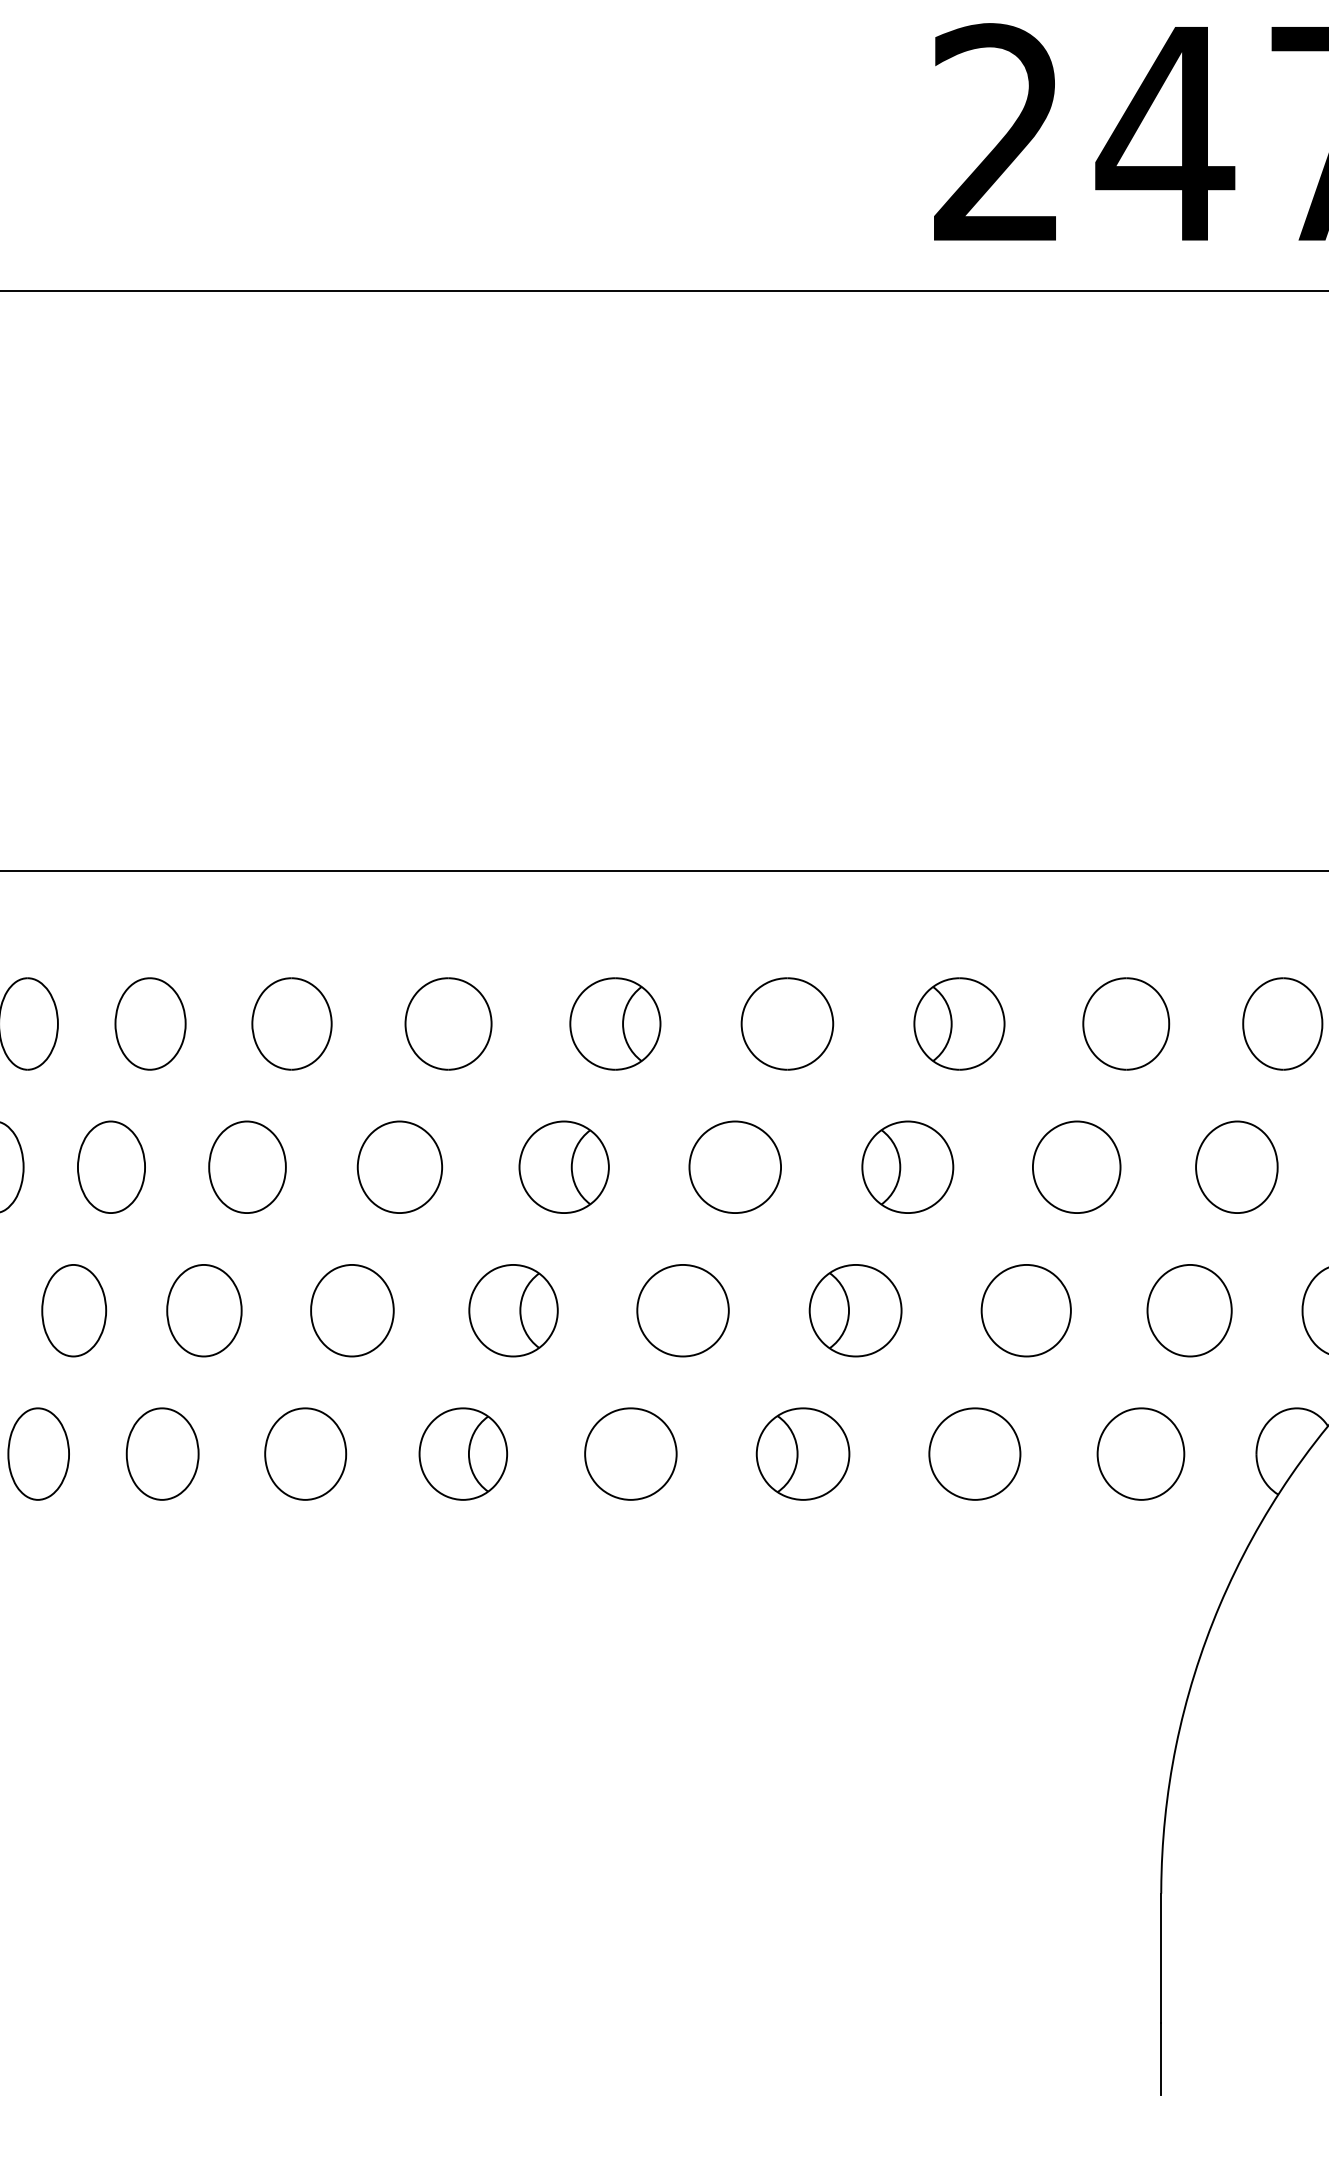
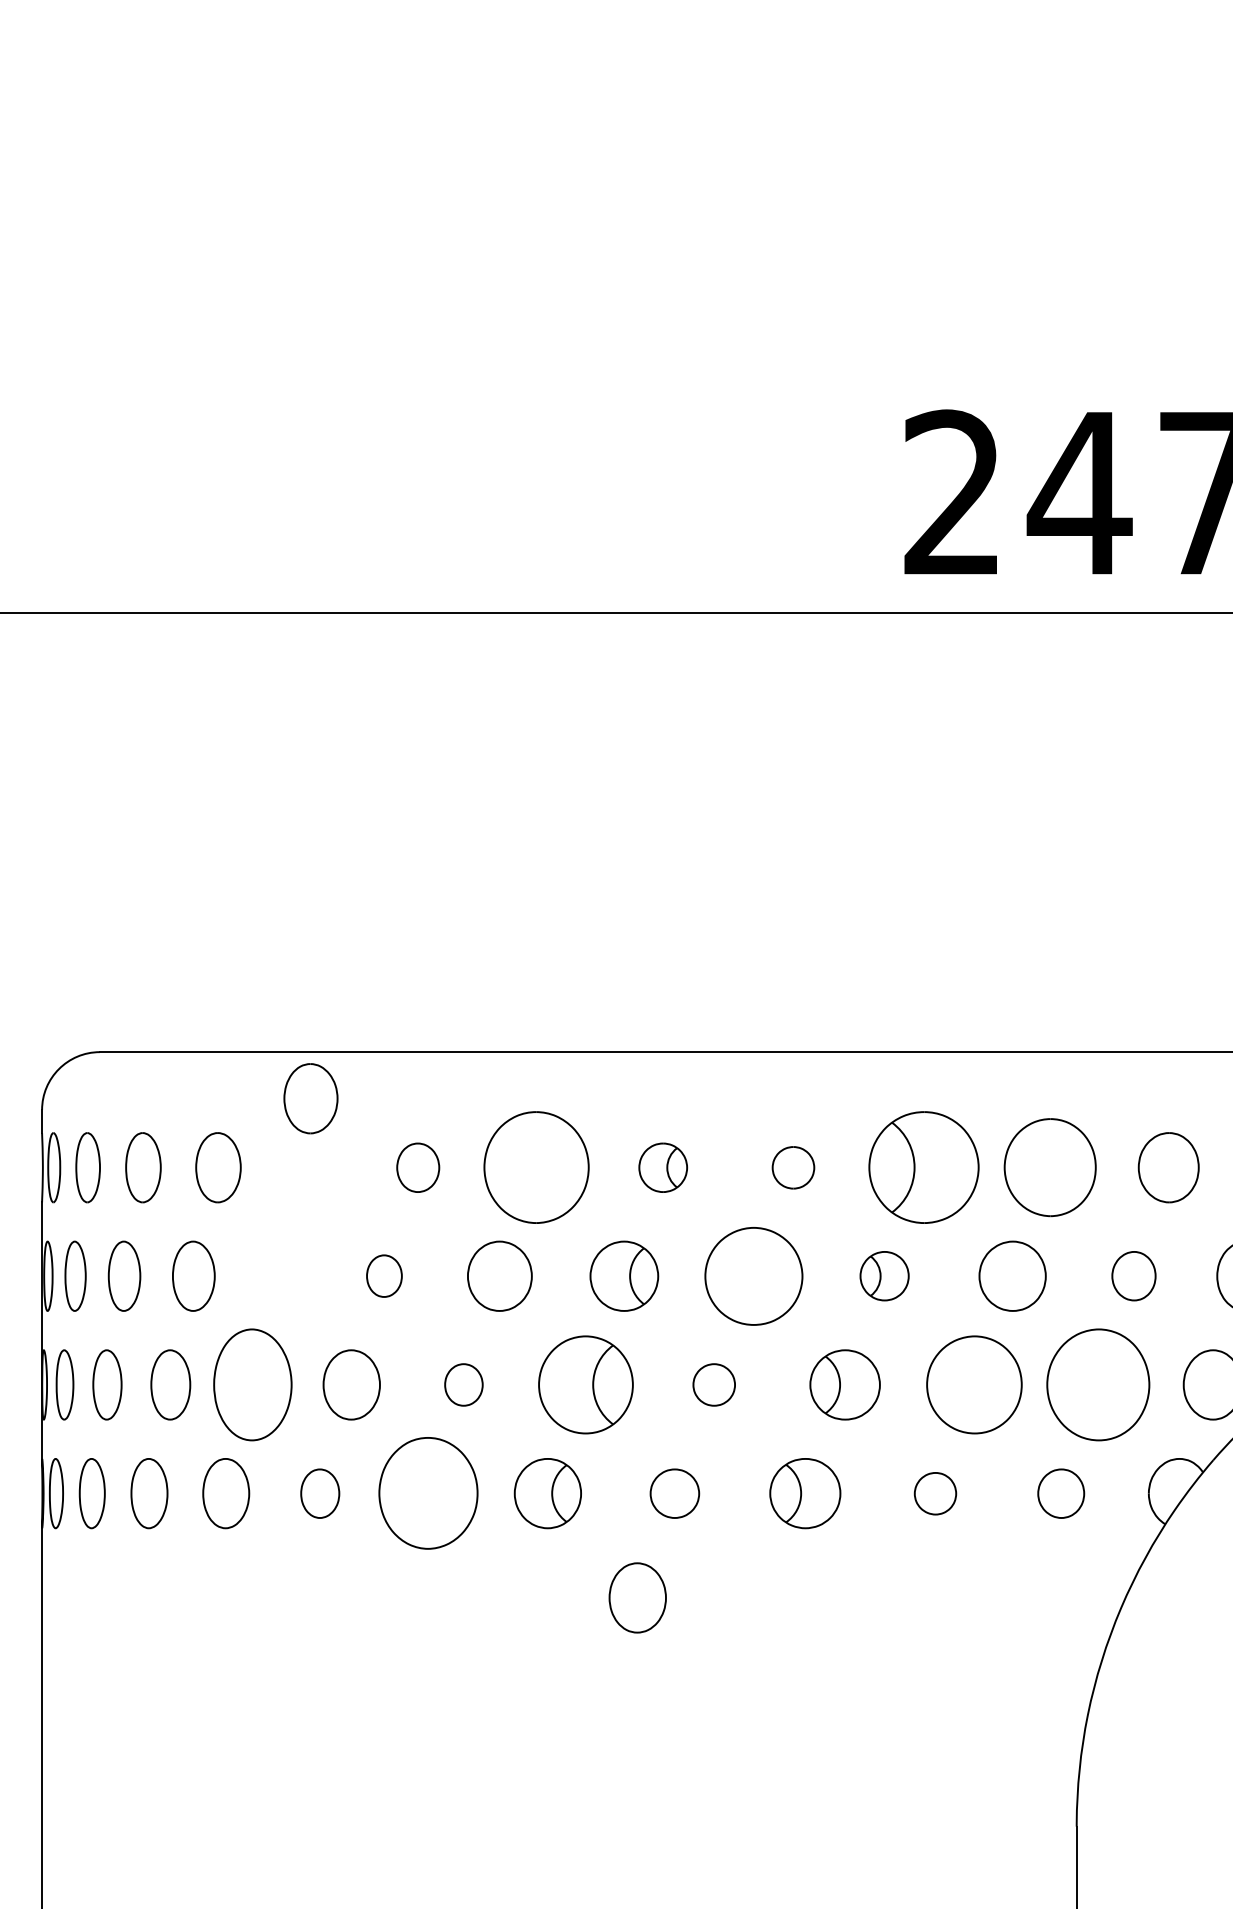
part: (149, 1023) -> (310, 1098), moved
part: (292, 1023) -> (418, 1167), size x0.7
part: (448, 1023) -> (536, 1167), size x1.6
part: (615, 1023) -> (663, 1167), size x0.7
part: (787, 1023) -> (793, 1167), size x0.6
part: (959, 1023) -> (923, 1167), size x1.6
part: (1125, 1023) -> (1049, 1167), size x1.4
part: (111, 1166) -> (281, 1275), removed
part: (247, 1166) -> (384, 1275), size x0.6
part: (734, 1166) -> (753, 1275), size x1.4
part: (907, 1166) -> (884, 1275), size x0.7
part: (1236, 1166) -> (1133, 1275), size x0.7
part: (74, 1310) -> (253, 1384), size x1.6
part: (351, 1310) -> (463, 1384), size x0.6
part: (512, 1310) -> (585, 1384), size x1.4
part: (681, 1310) -> (713, 1384), size x0.6
part: (1026, 1310) -> (974, 1384), size x1.4
part: (1188, 1310) -> (1097, 1384), size x1.6
part: (163, 1453) -> (320, 1493), size x0.7
part: (305, 1453) -> (428, 1493), size x1.6
part: (630, 1453) -> (674, 1493), size x0.7
part: (974, 1453) -> (935, 1493), size x0.6
part: (1139, 1453) -> (1060, 1493), size x0.7
part: (581, 1591) -> (637, 1597), added

